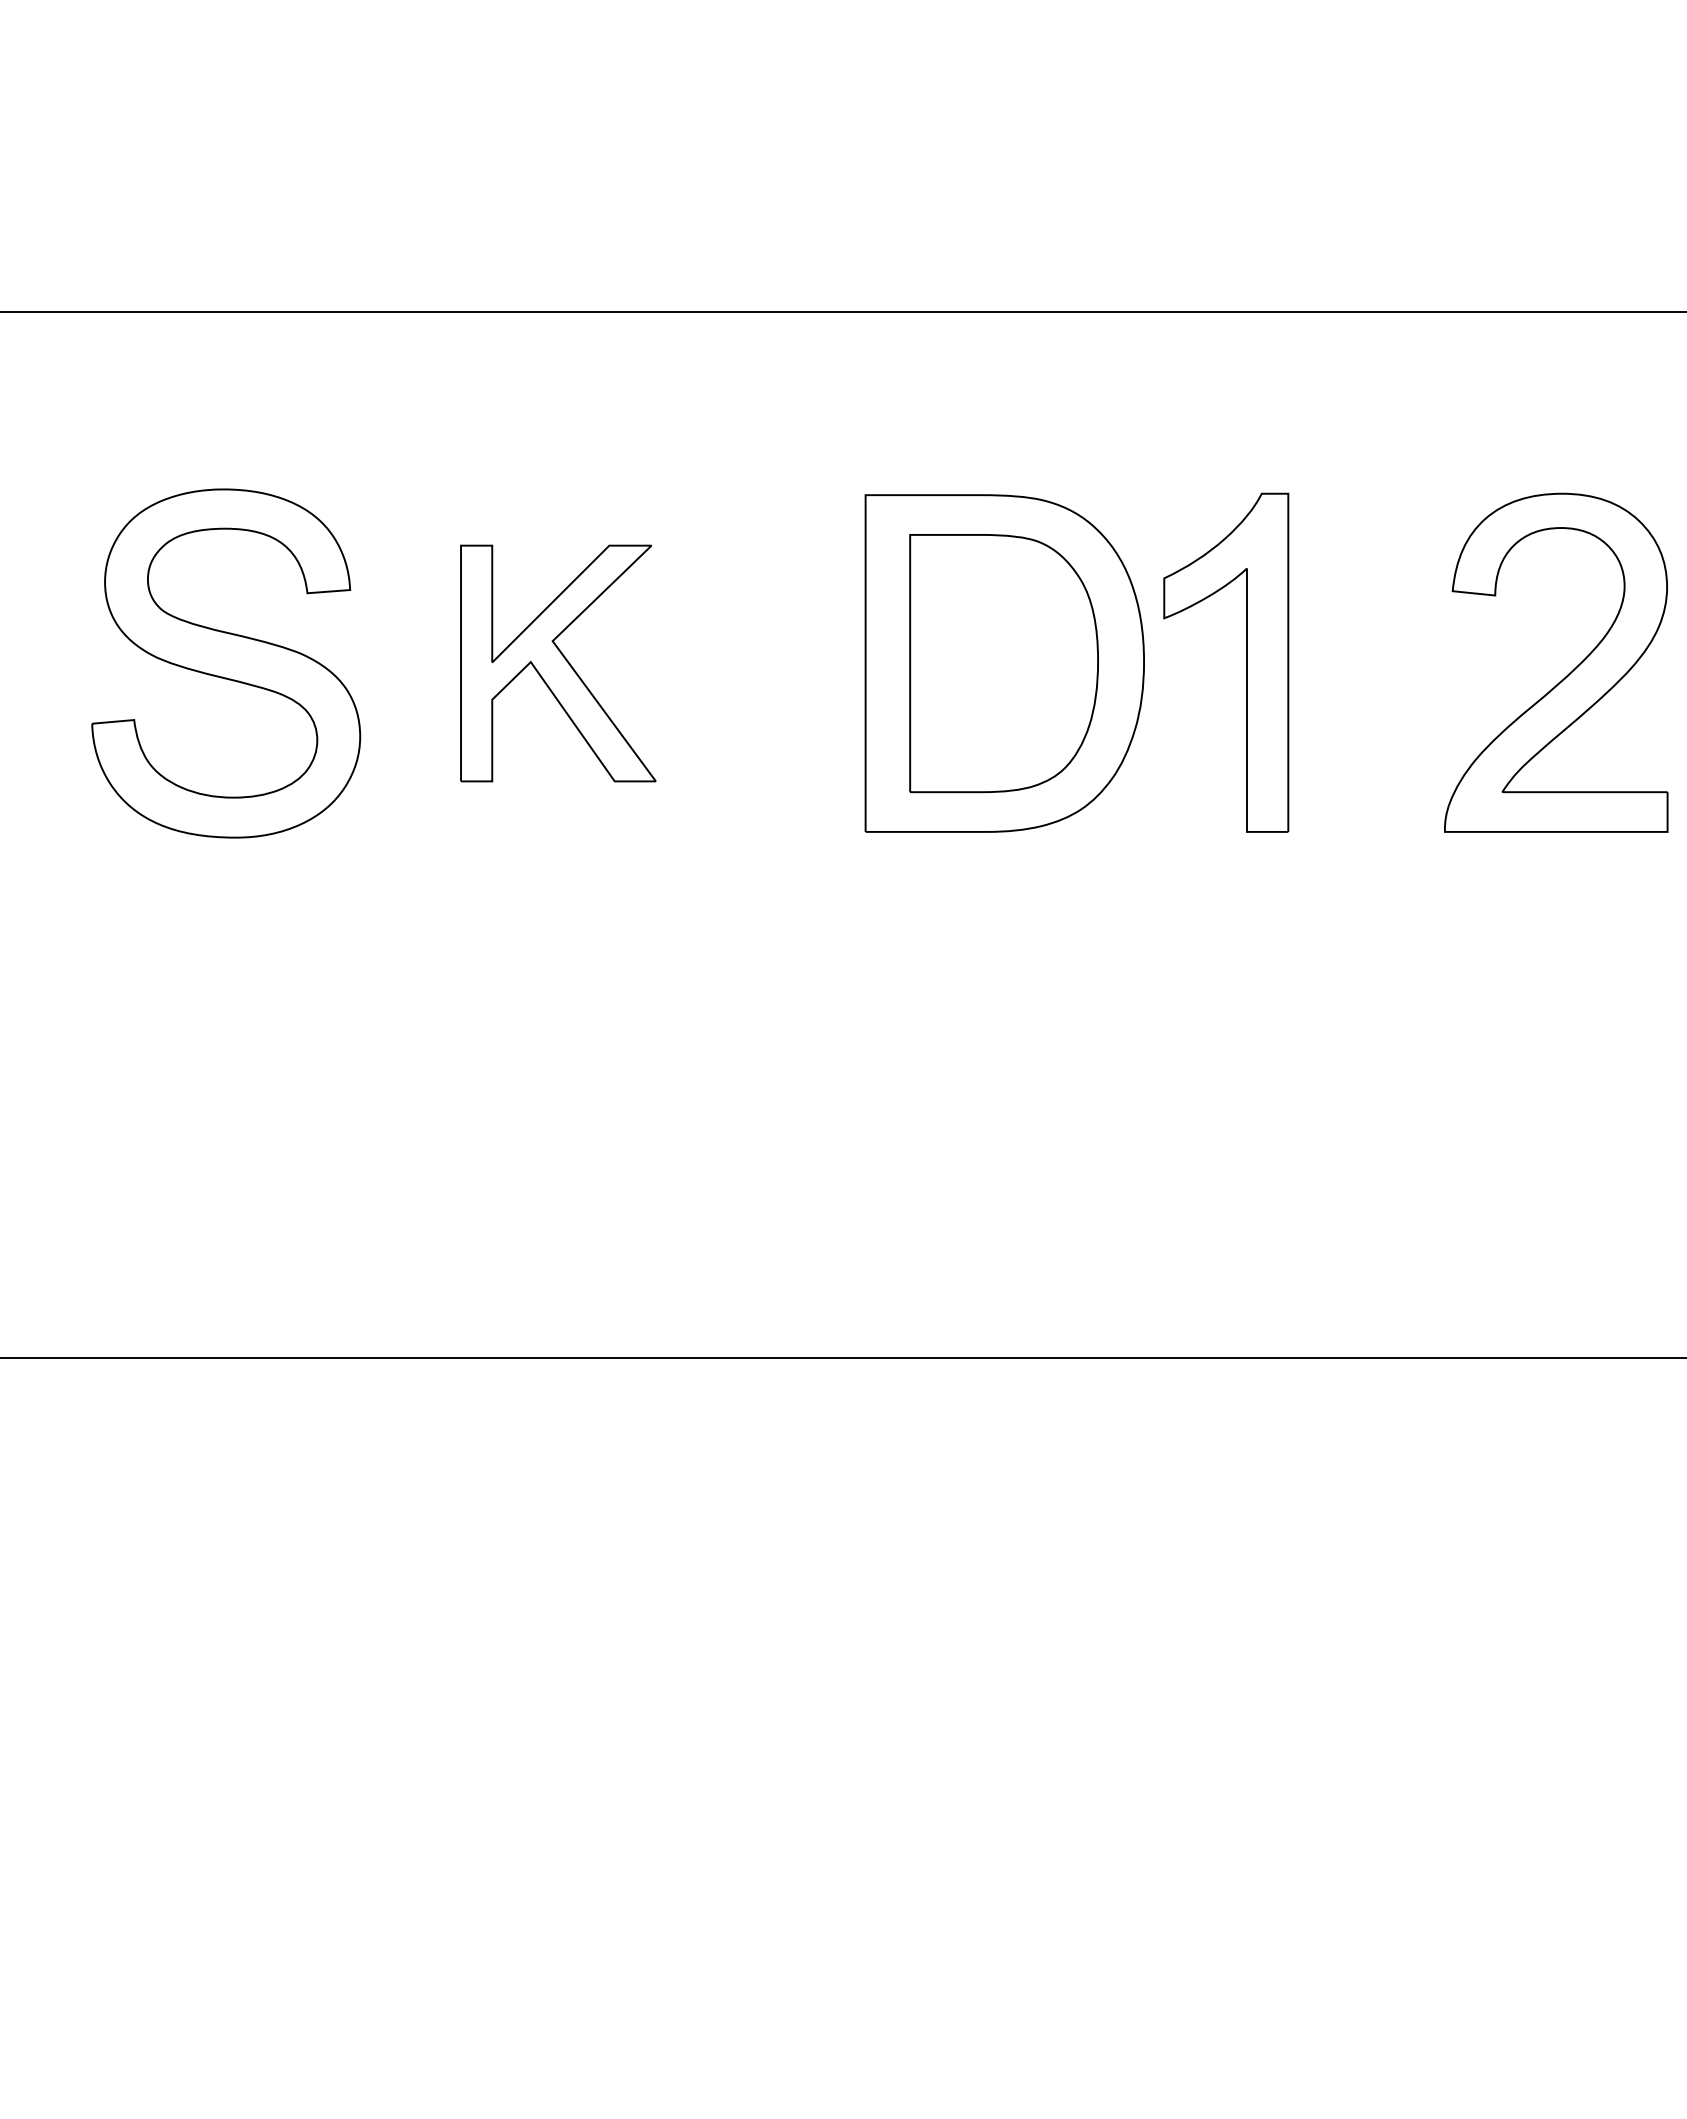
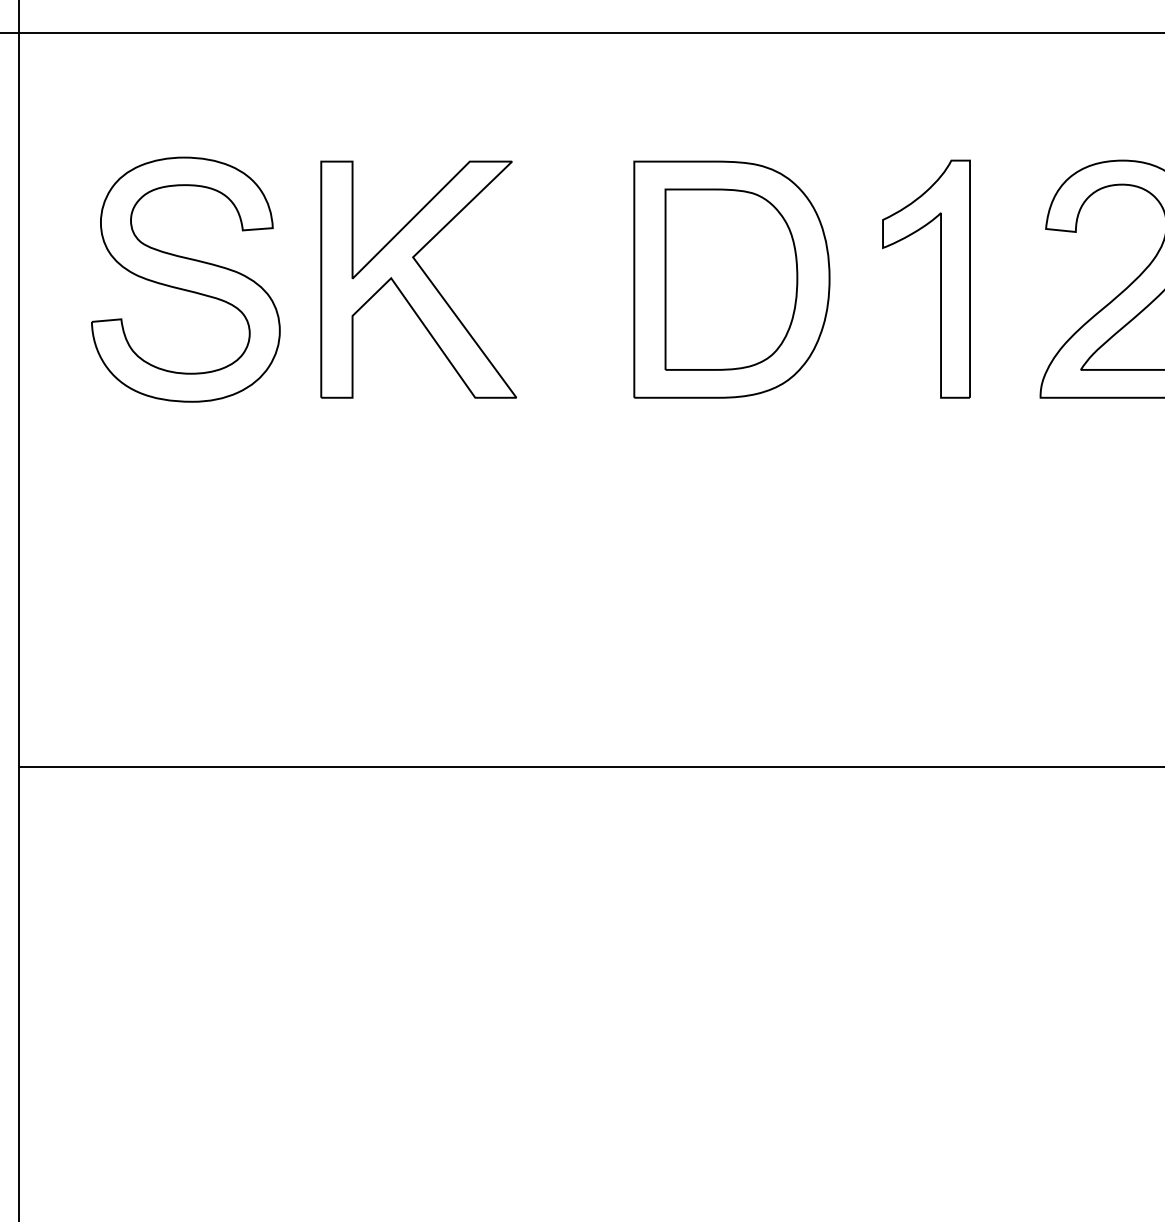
part: (1246, 662) -> (940, 278), moved
part: (558, 663) -> (418, 279), size x1.43

